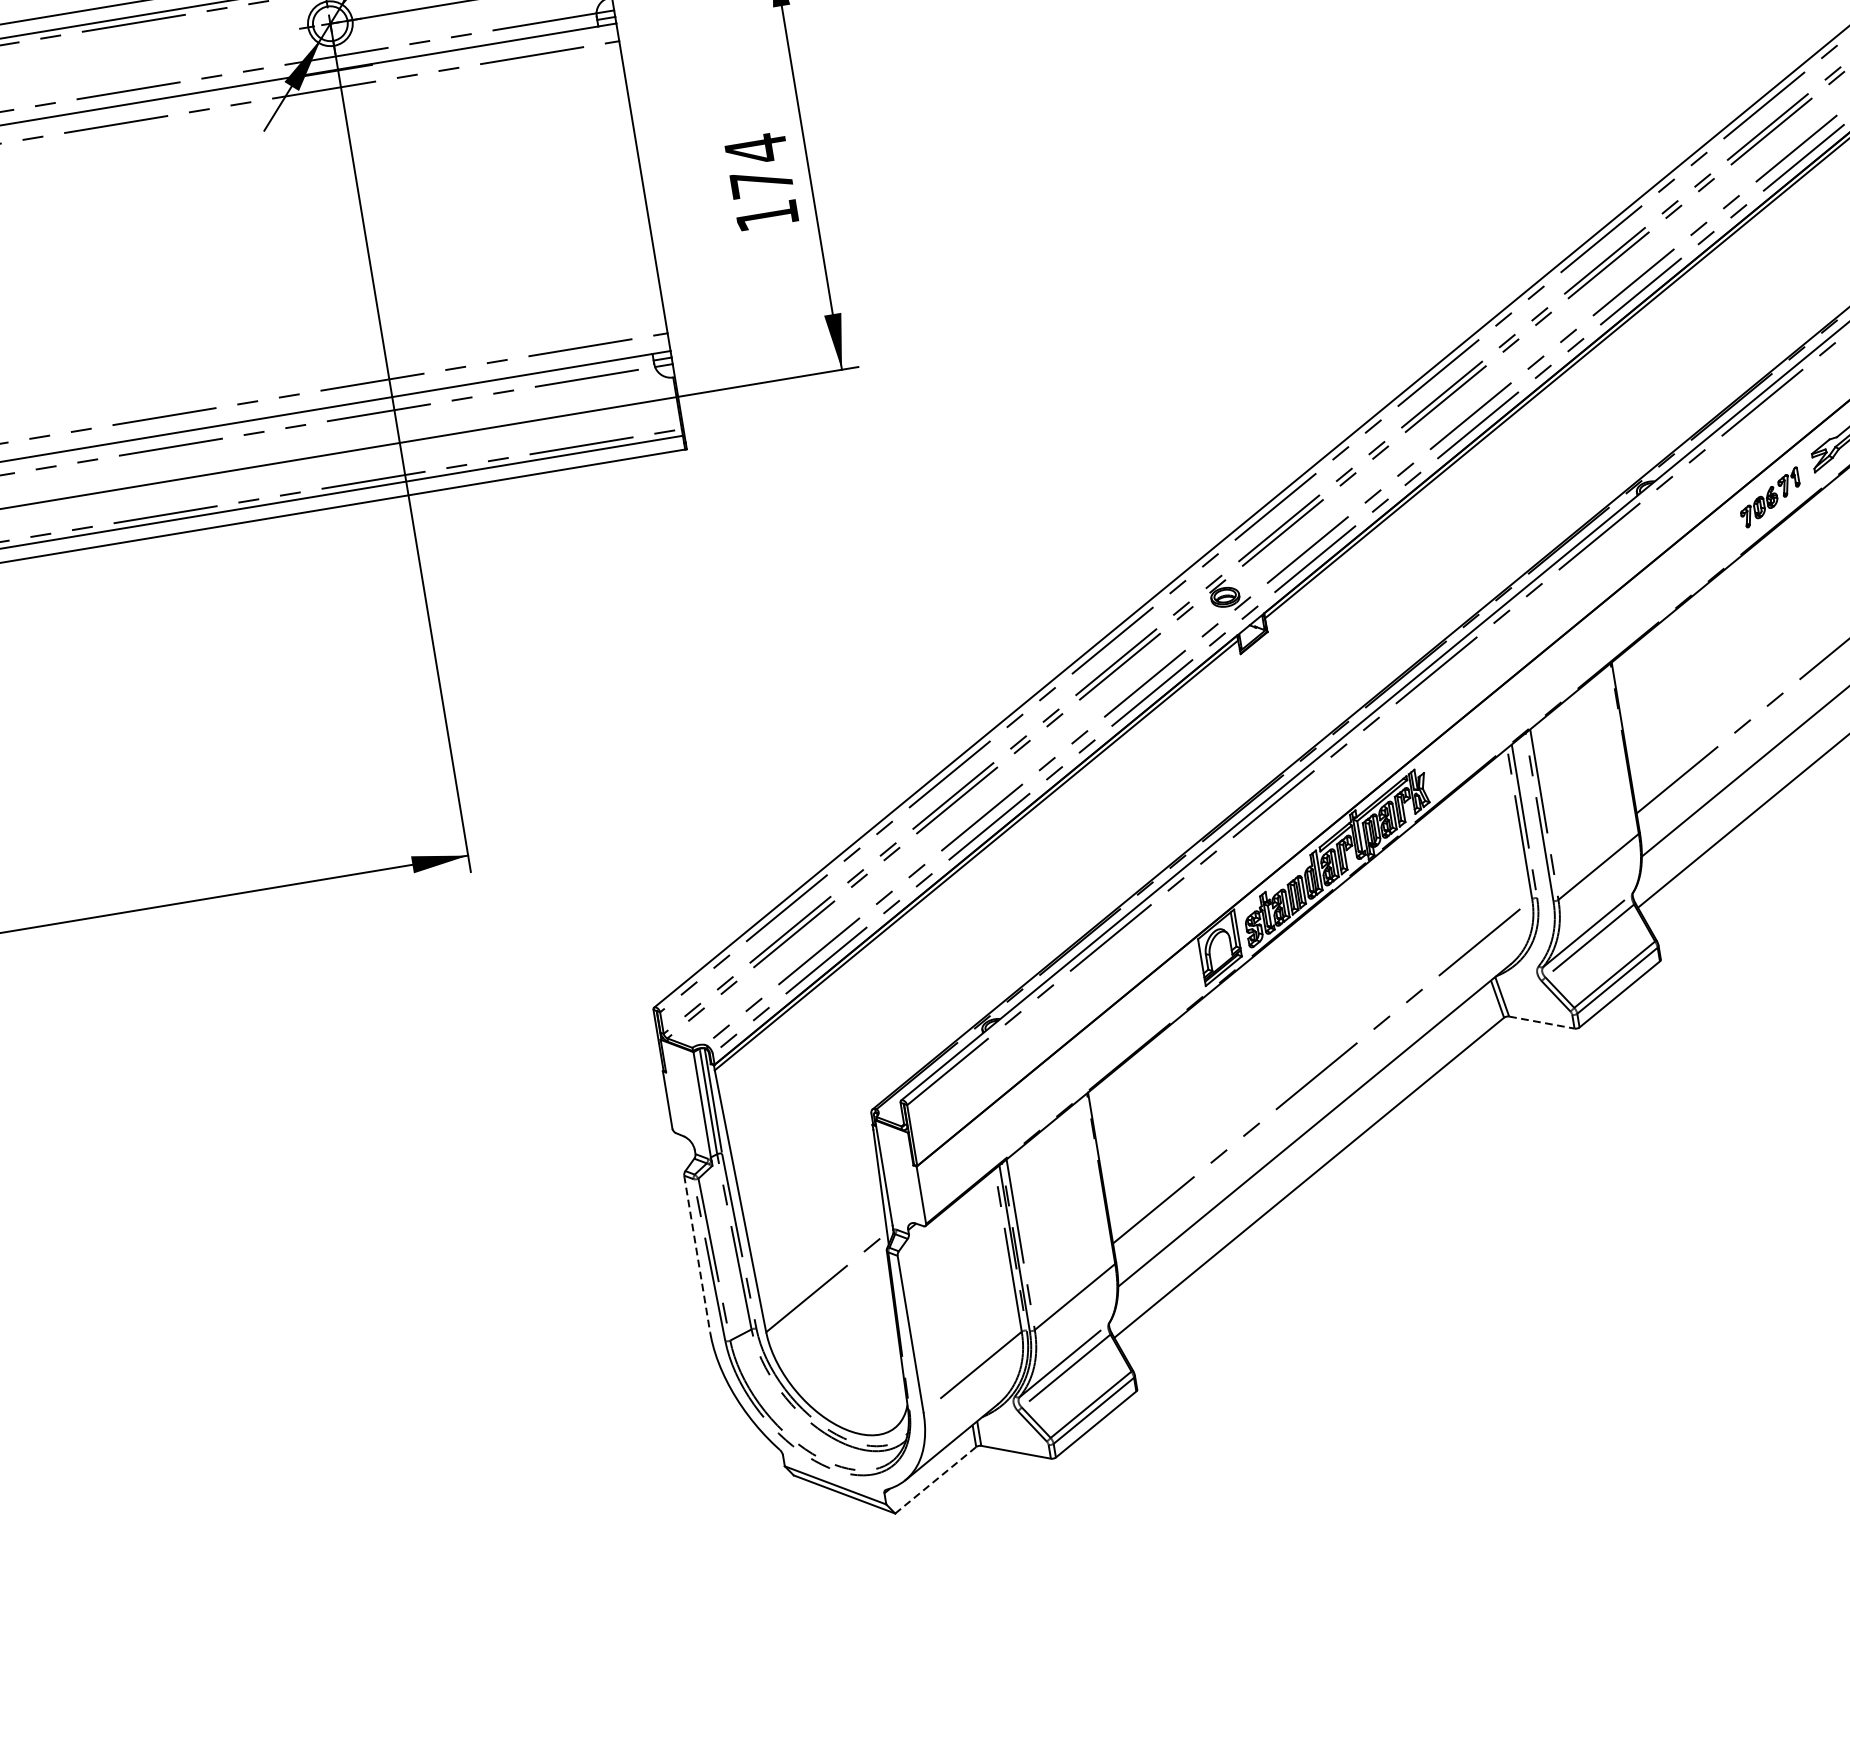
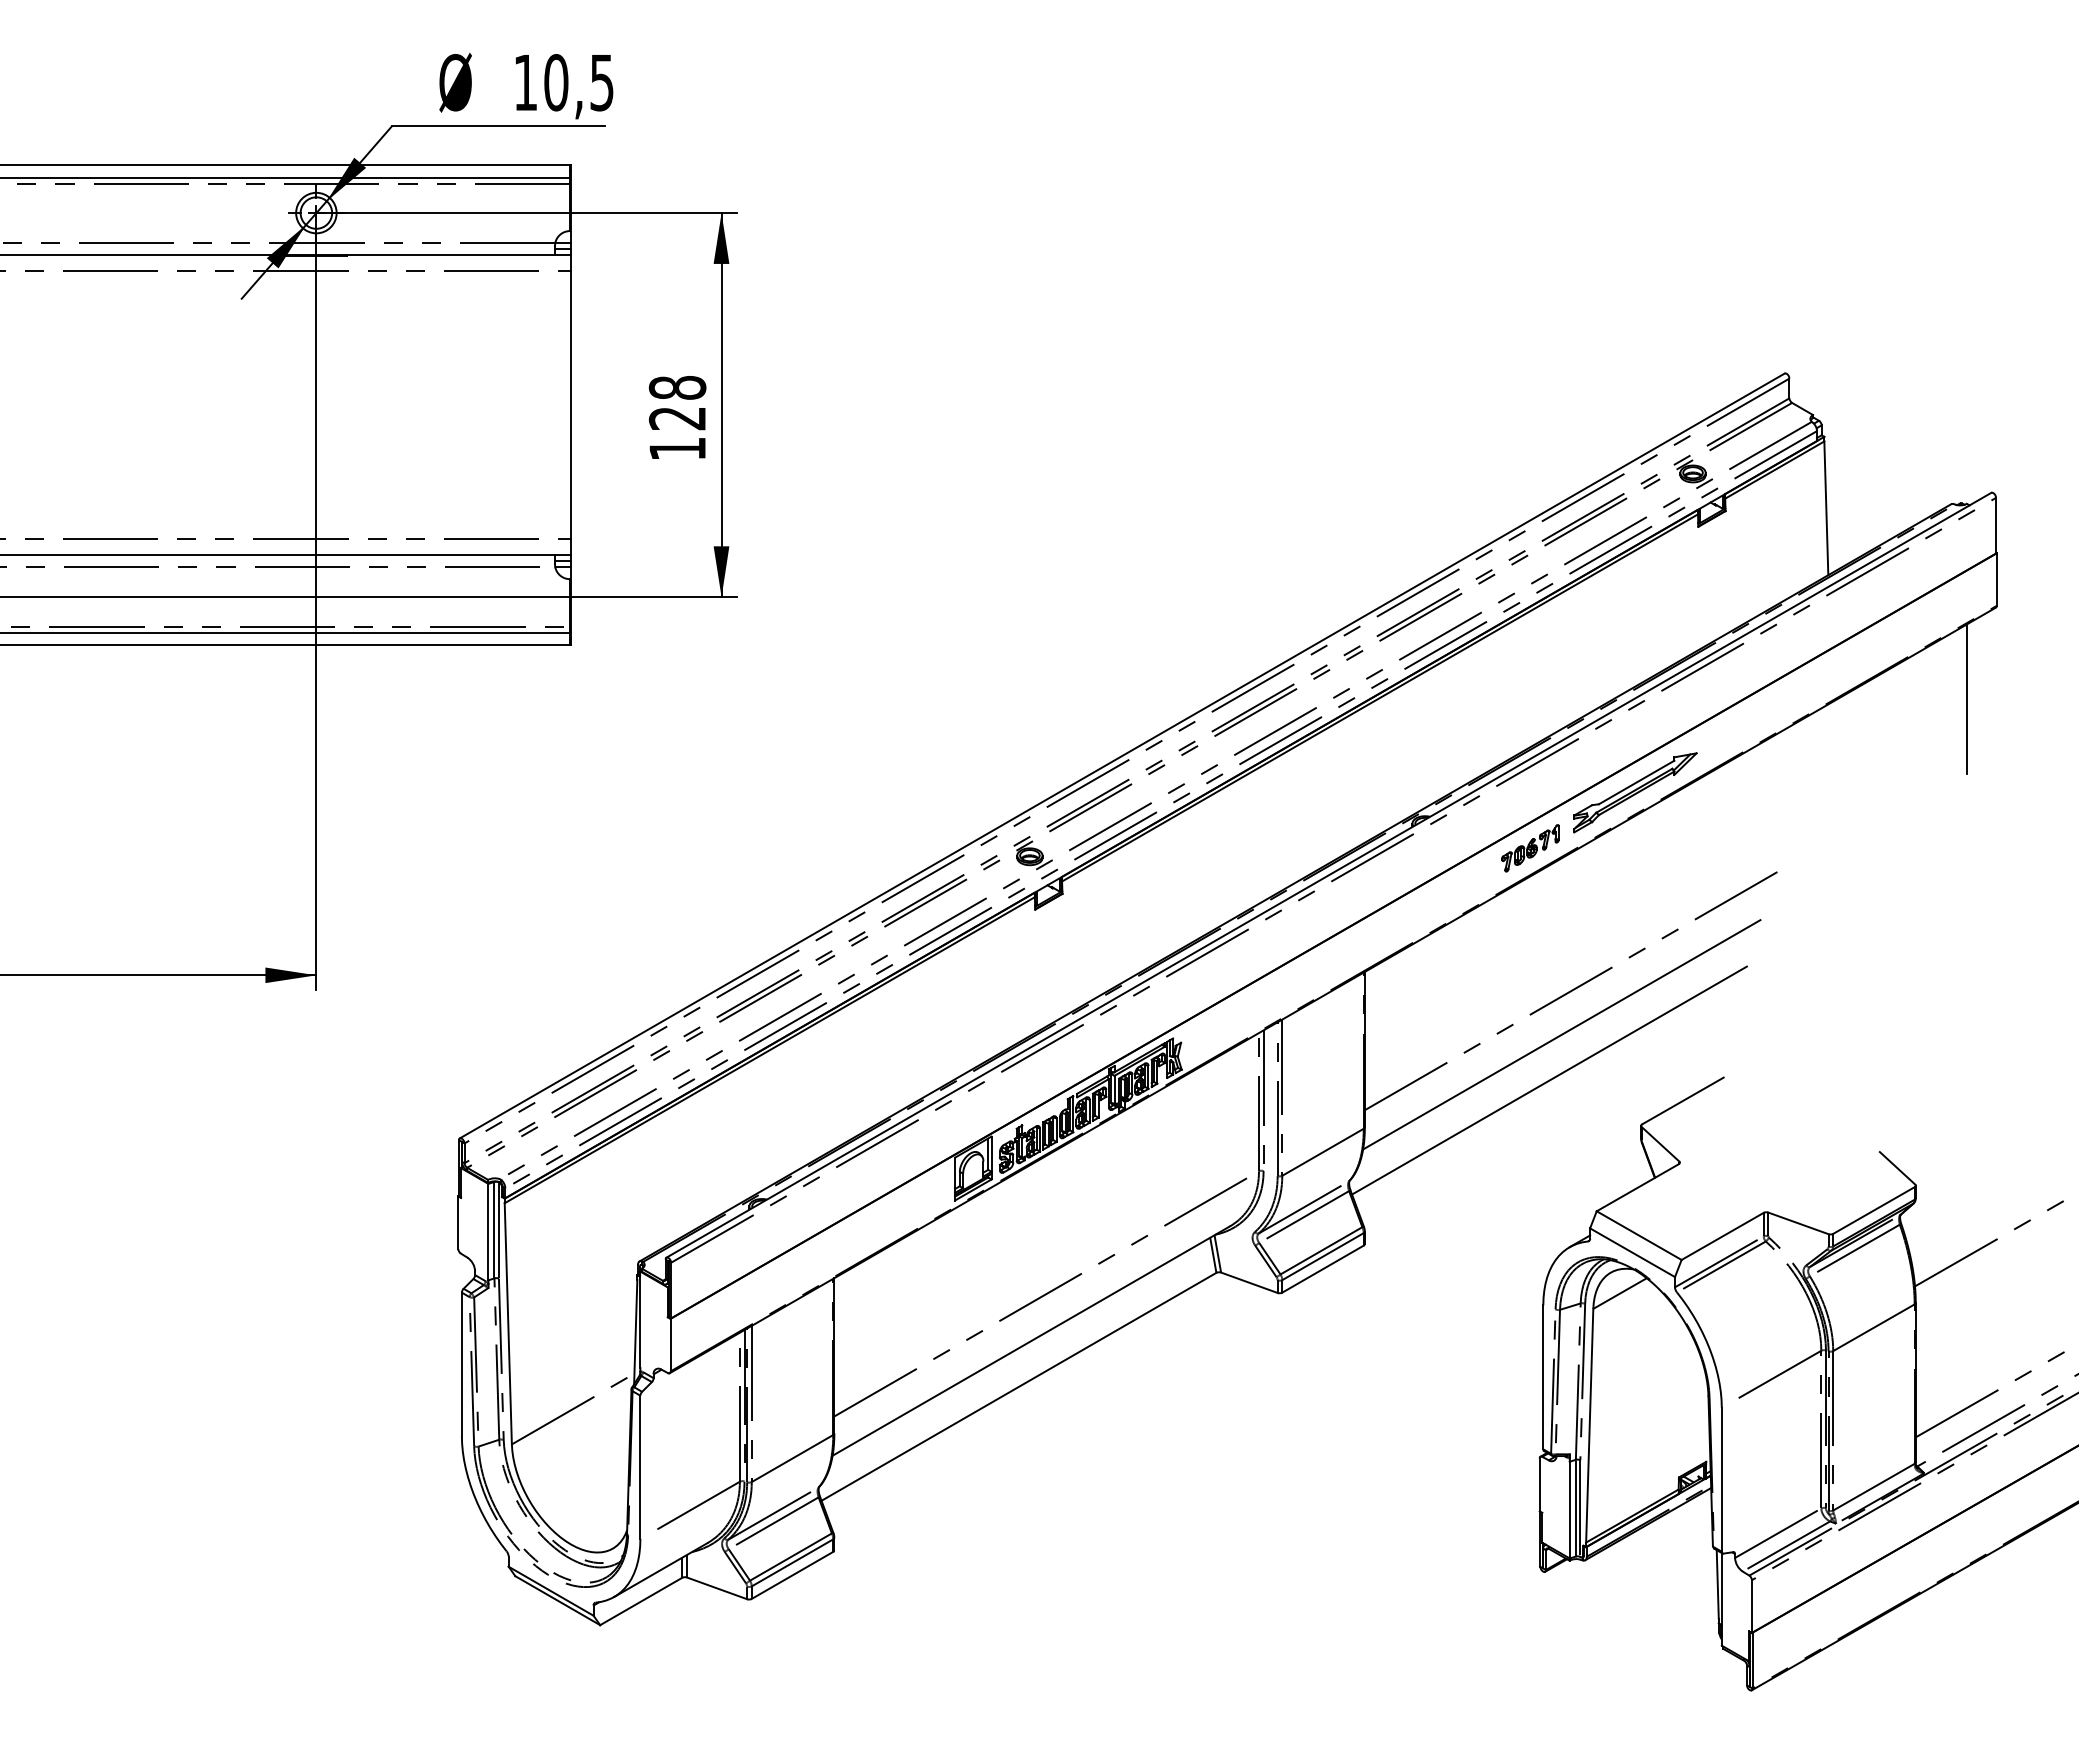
text: (758, 165) -> (677, 402), 174 -> 128
line: (1541, 1022) -> (1249, 1282), dashed -> solid
line: (696, 1254) -> (461, 1364), dashed -> solid
line: (934, 1480) -> (640, 1601), dashed -> solid

